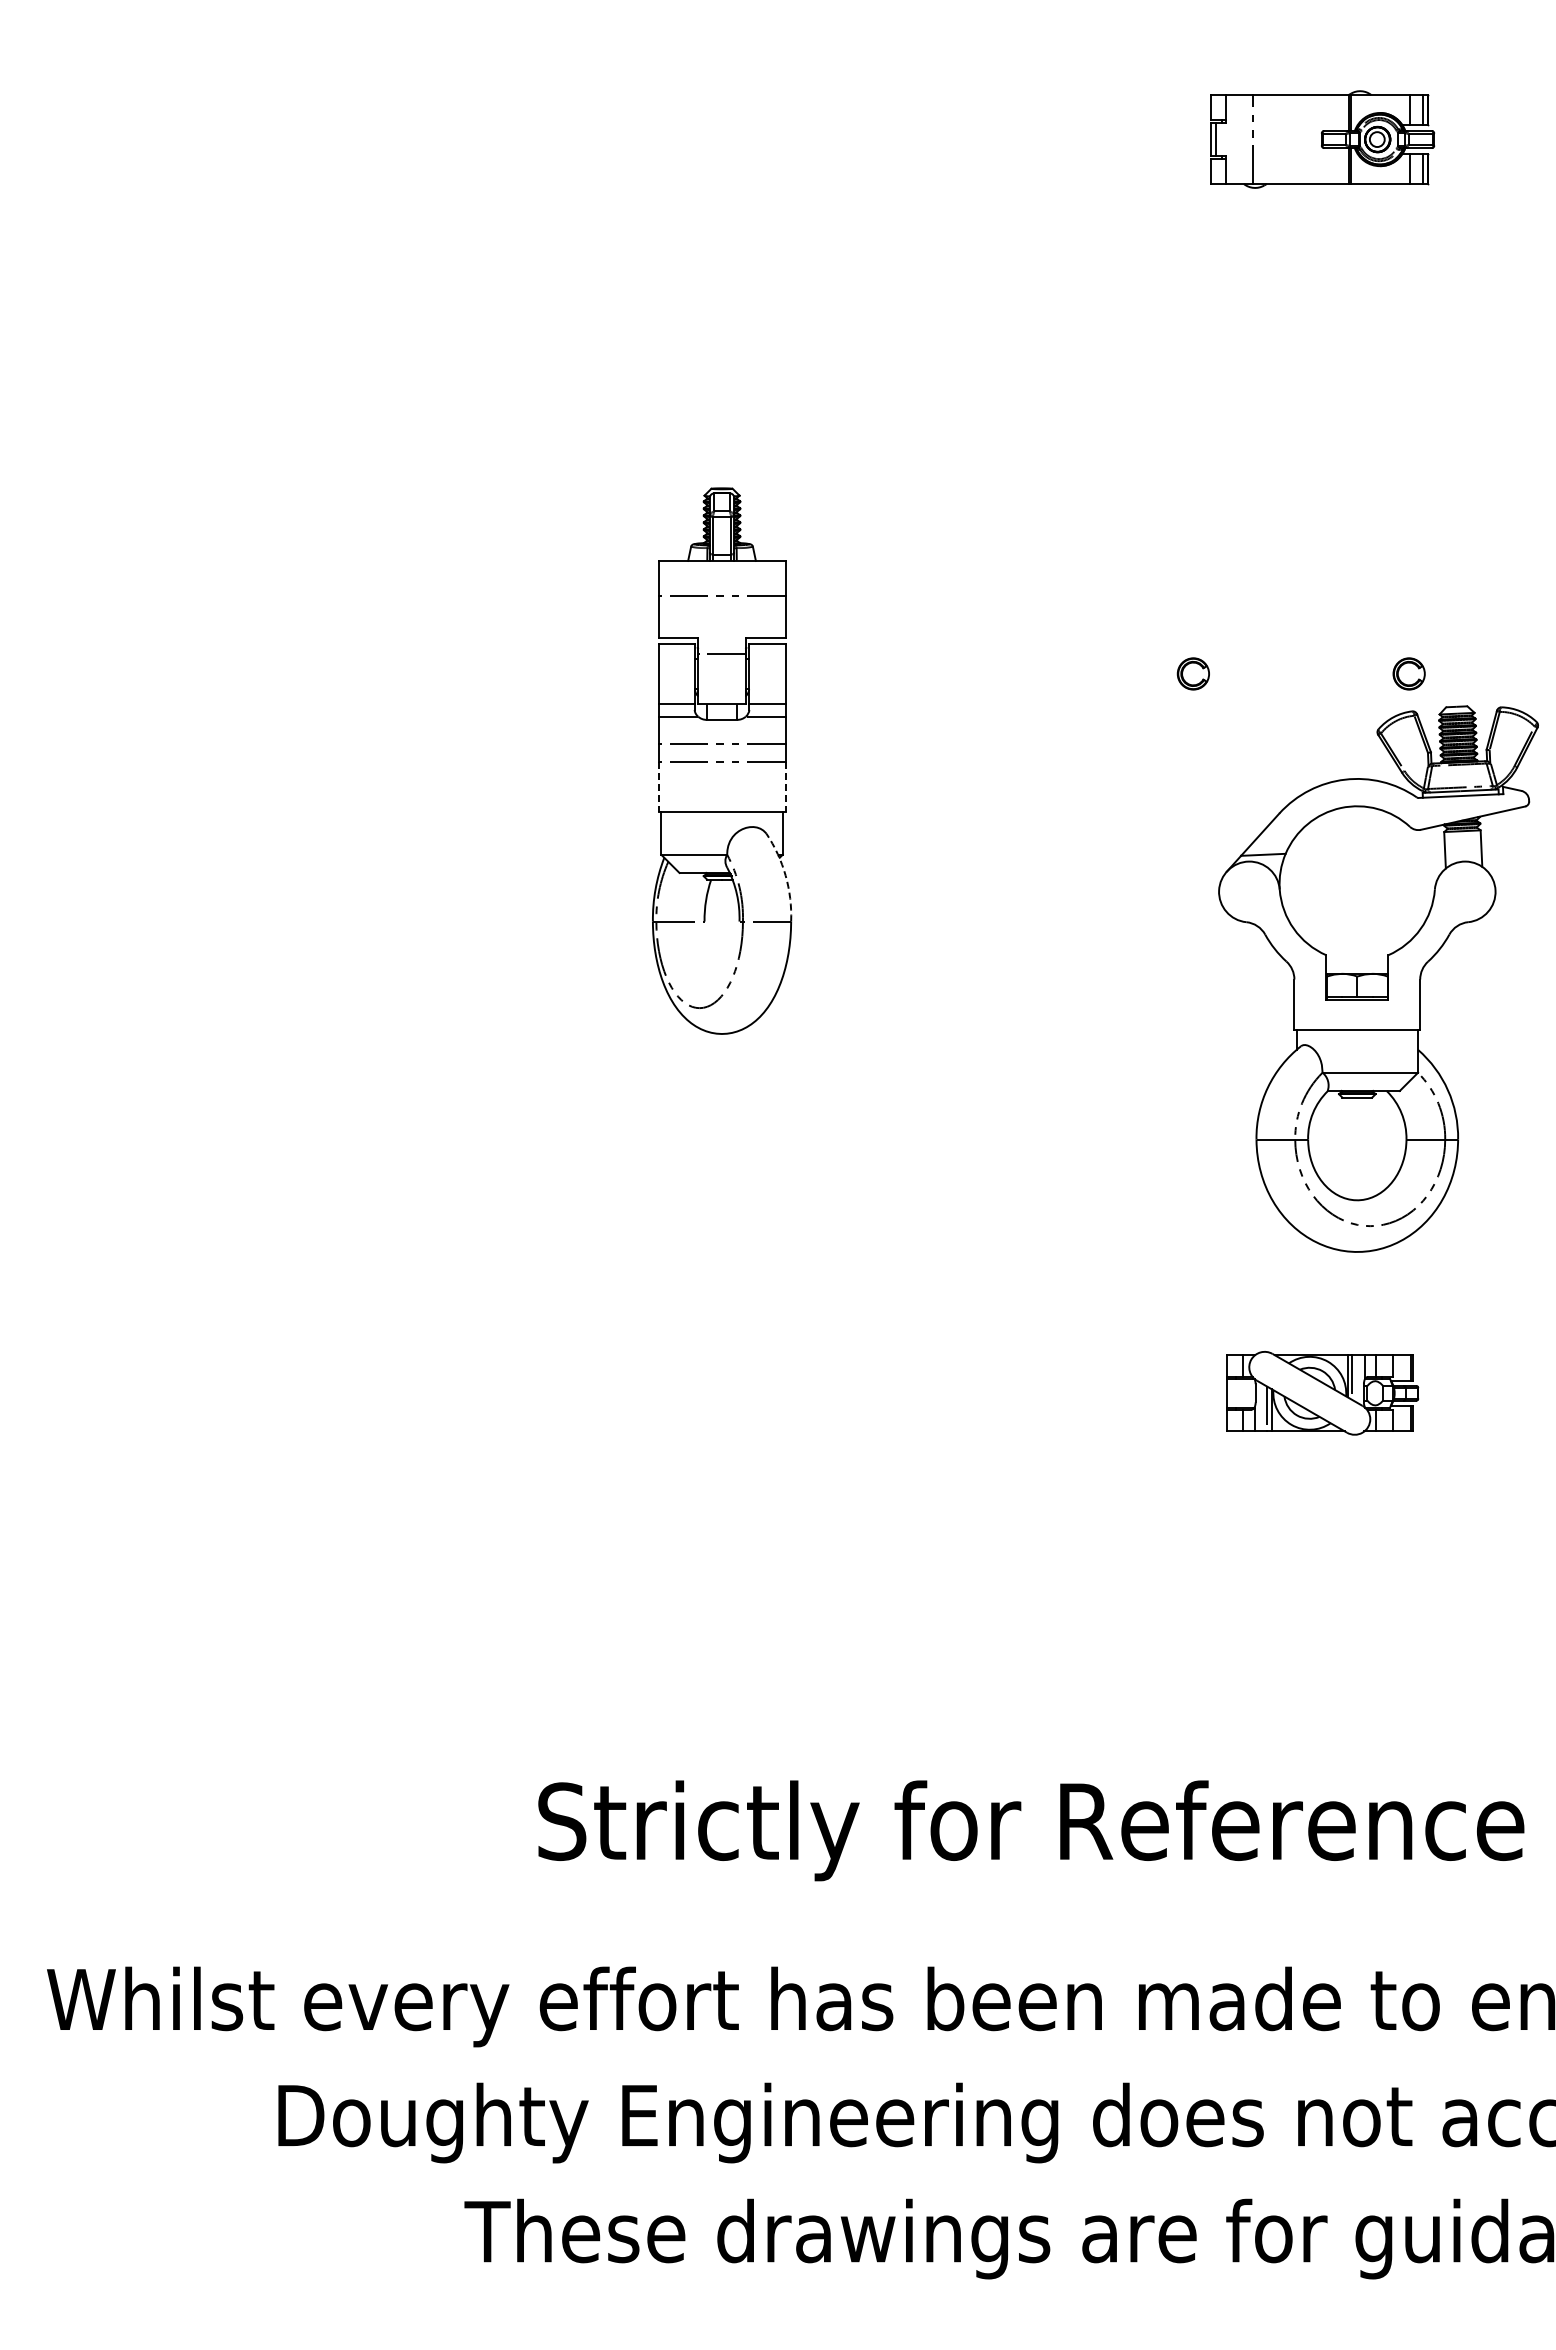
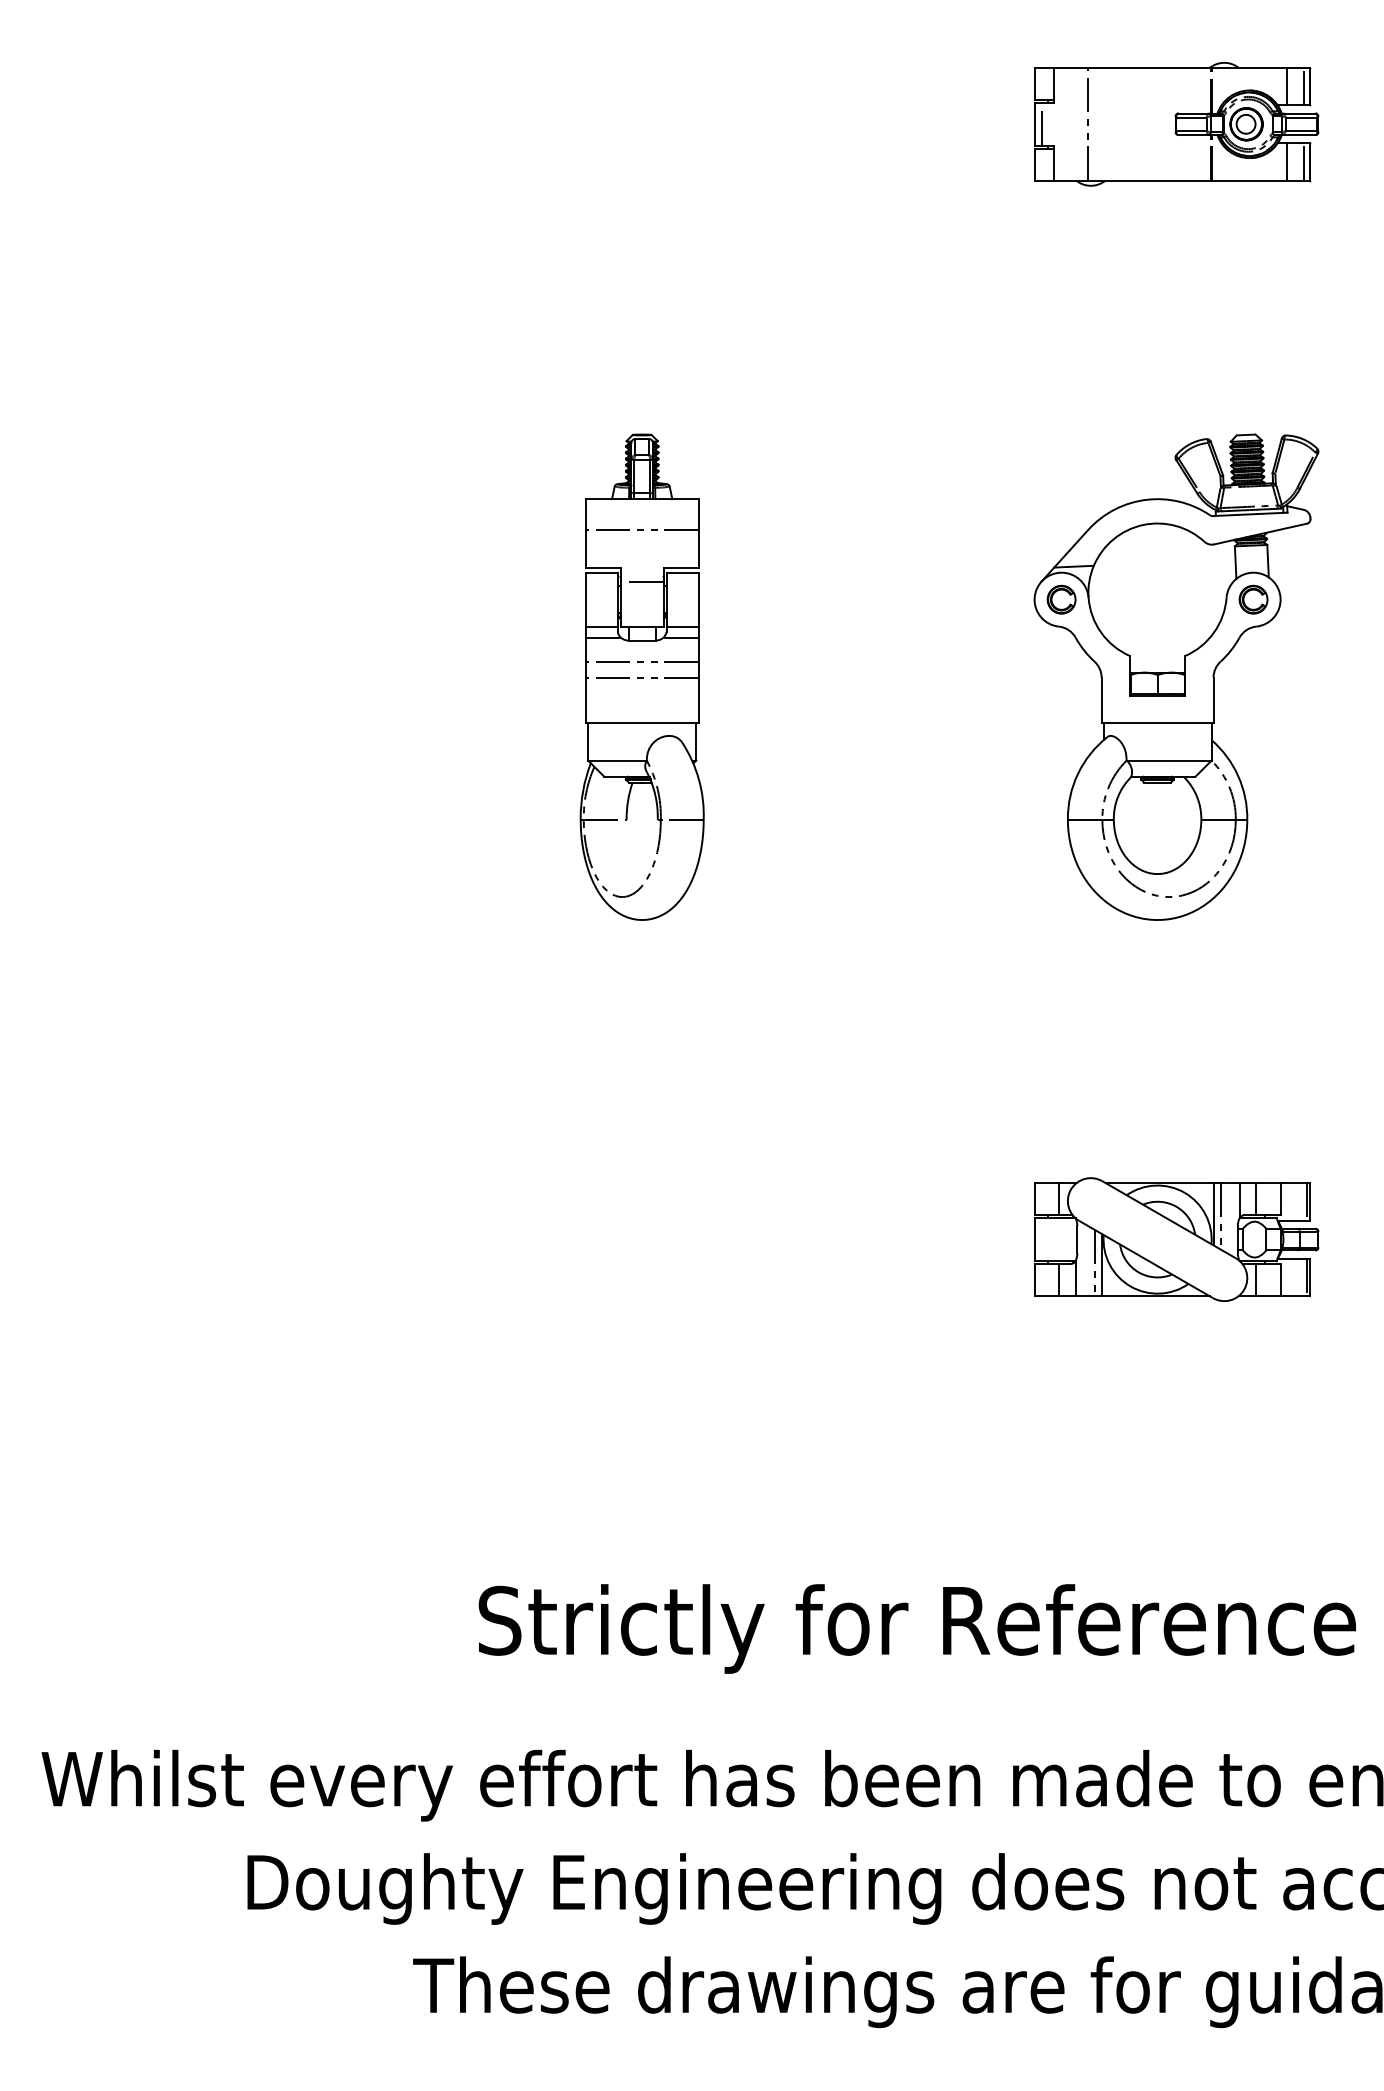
part: (1322, 139) -> (1176, 124), size x1.43
line: (658, 787) -> (585, 700), dashed -> solid
line: (785, 787) -> (698, 700), dashed -> solid
arc: (785, 875) -> (698, 779), dashed -> solid
part: (1378, 978) -> (1176, 676), moved
part: (1322, 1393) -> (1176, 1239), size x1.67

